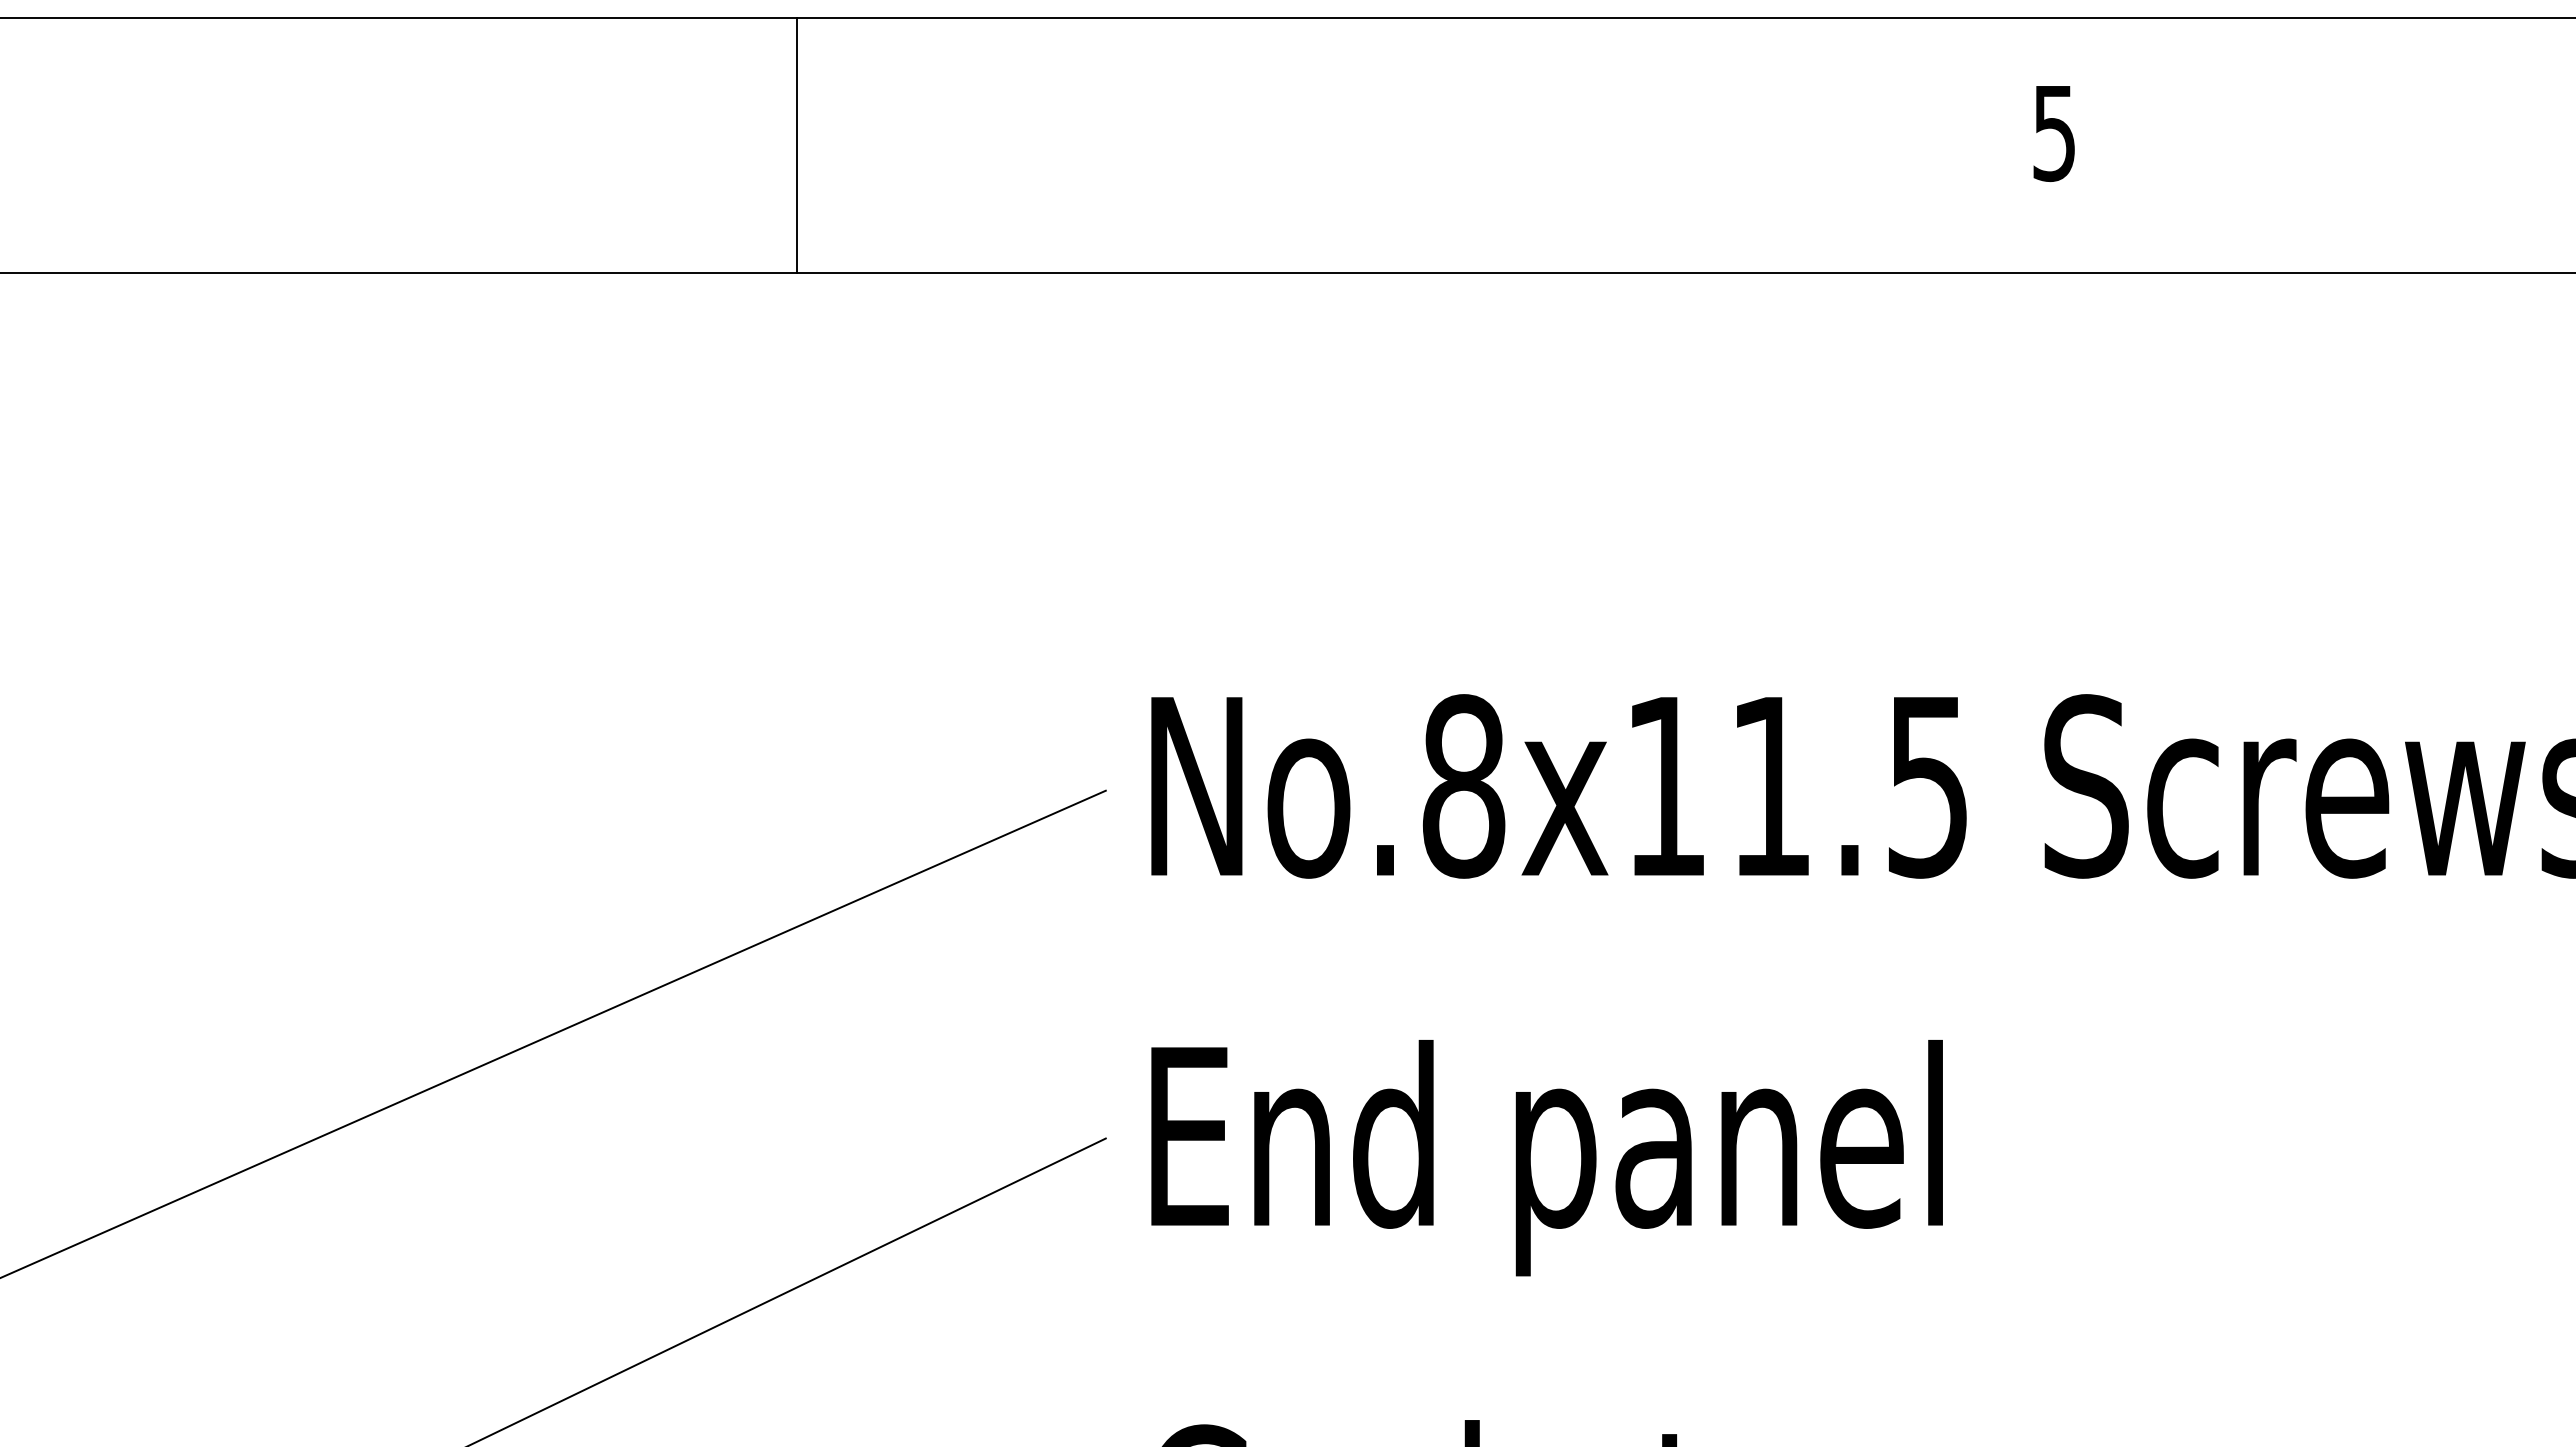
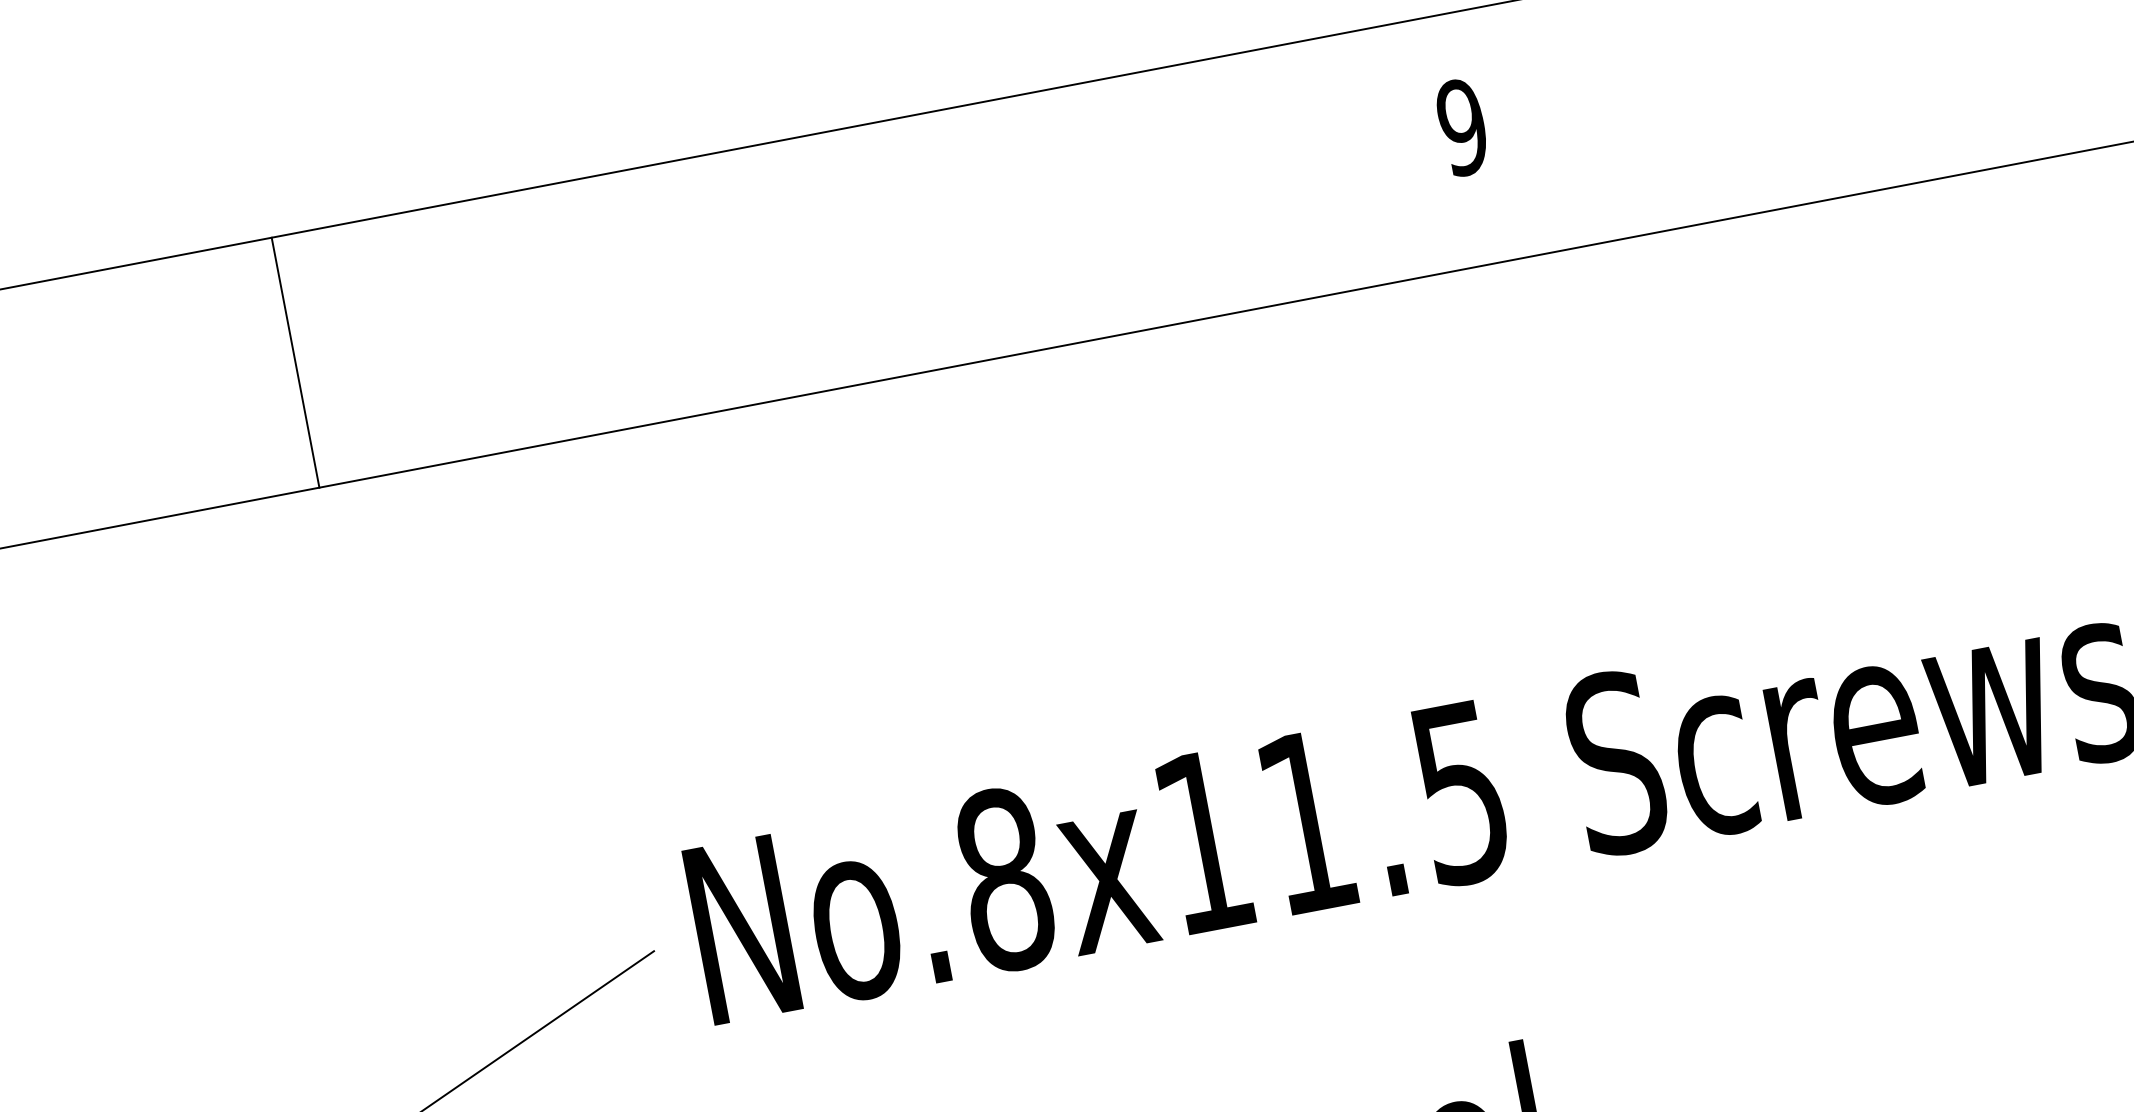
text: (2054, 132) -> (1462, 126), 5 -> 9
line: (796, 145) -> (295, 362), moved

